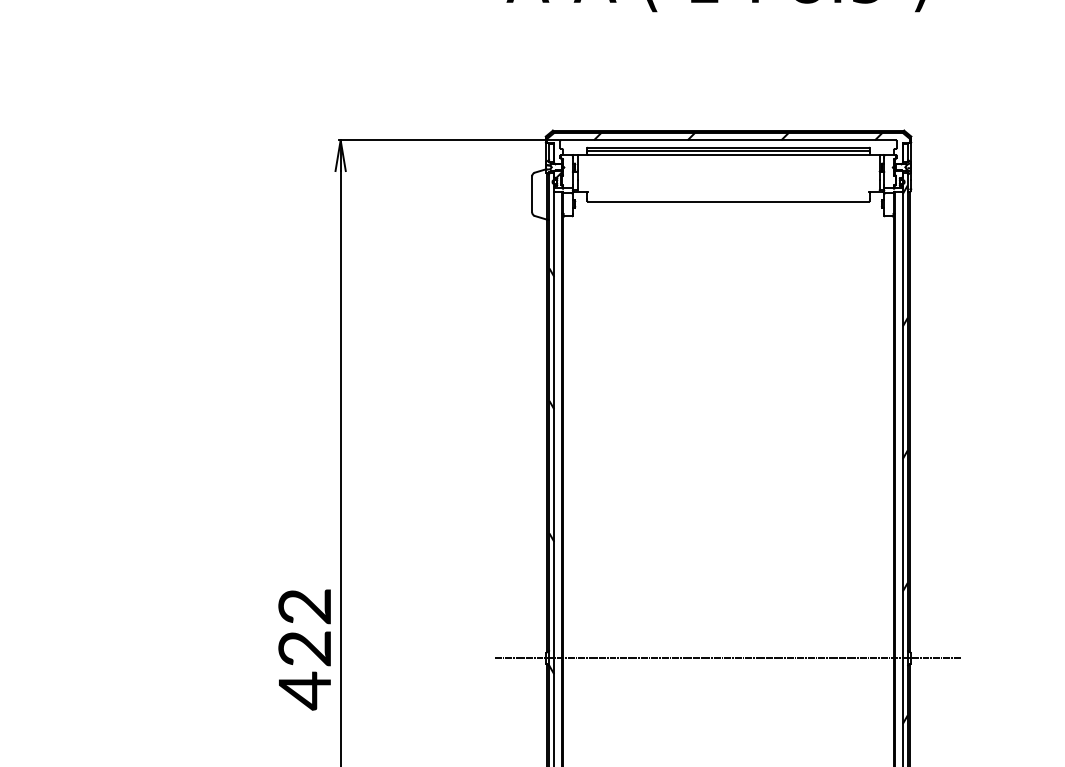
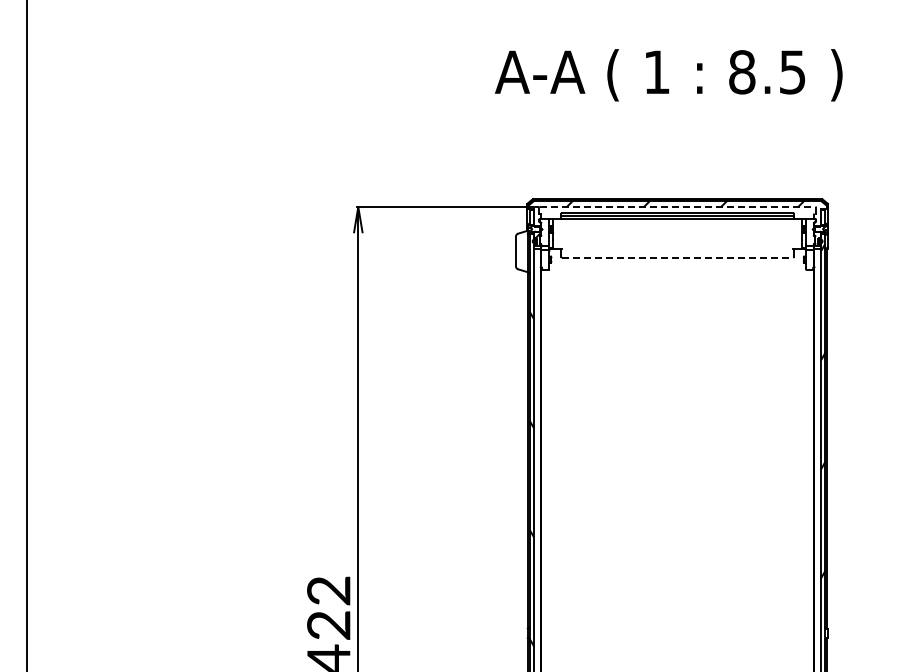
line: (728, 140) -> (677, 207), solid -> dashed
line: (728, 201) -> (677, 257), solid -> dashed
line: (728, 658) -> (677, 633), removed

